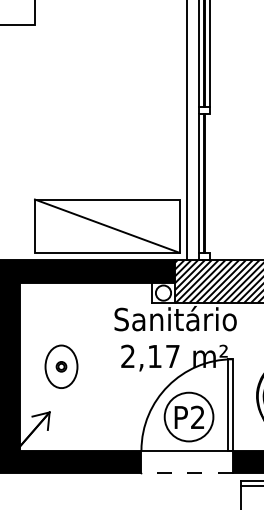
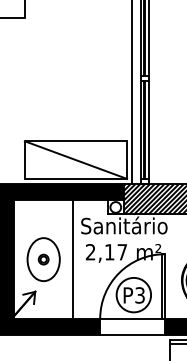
line: (209, 182) -> (148, 129), added
part: (61, 366) -> (43, 259), size x1.43
line: (103, 366) -> (73, 259), added
text: (197, 417) -> (139, 295), P2 -> P3
line: (185, 472) -> (131, 334), dashed -> solid

